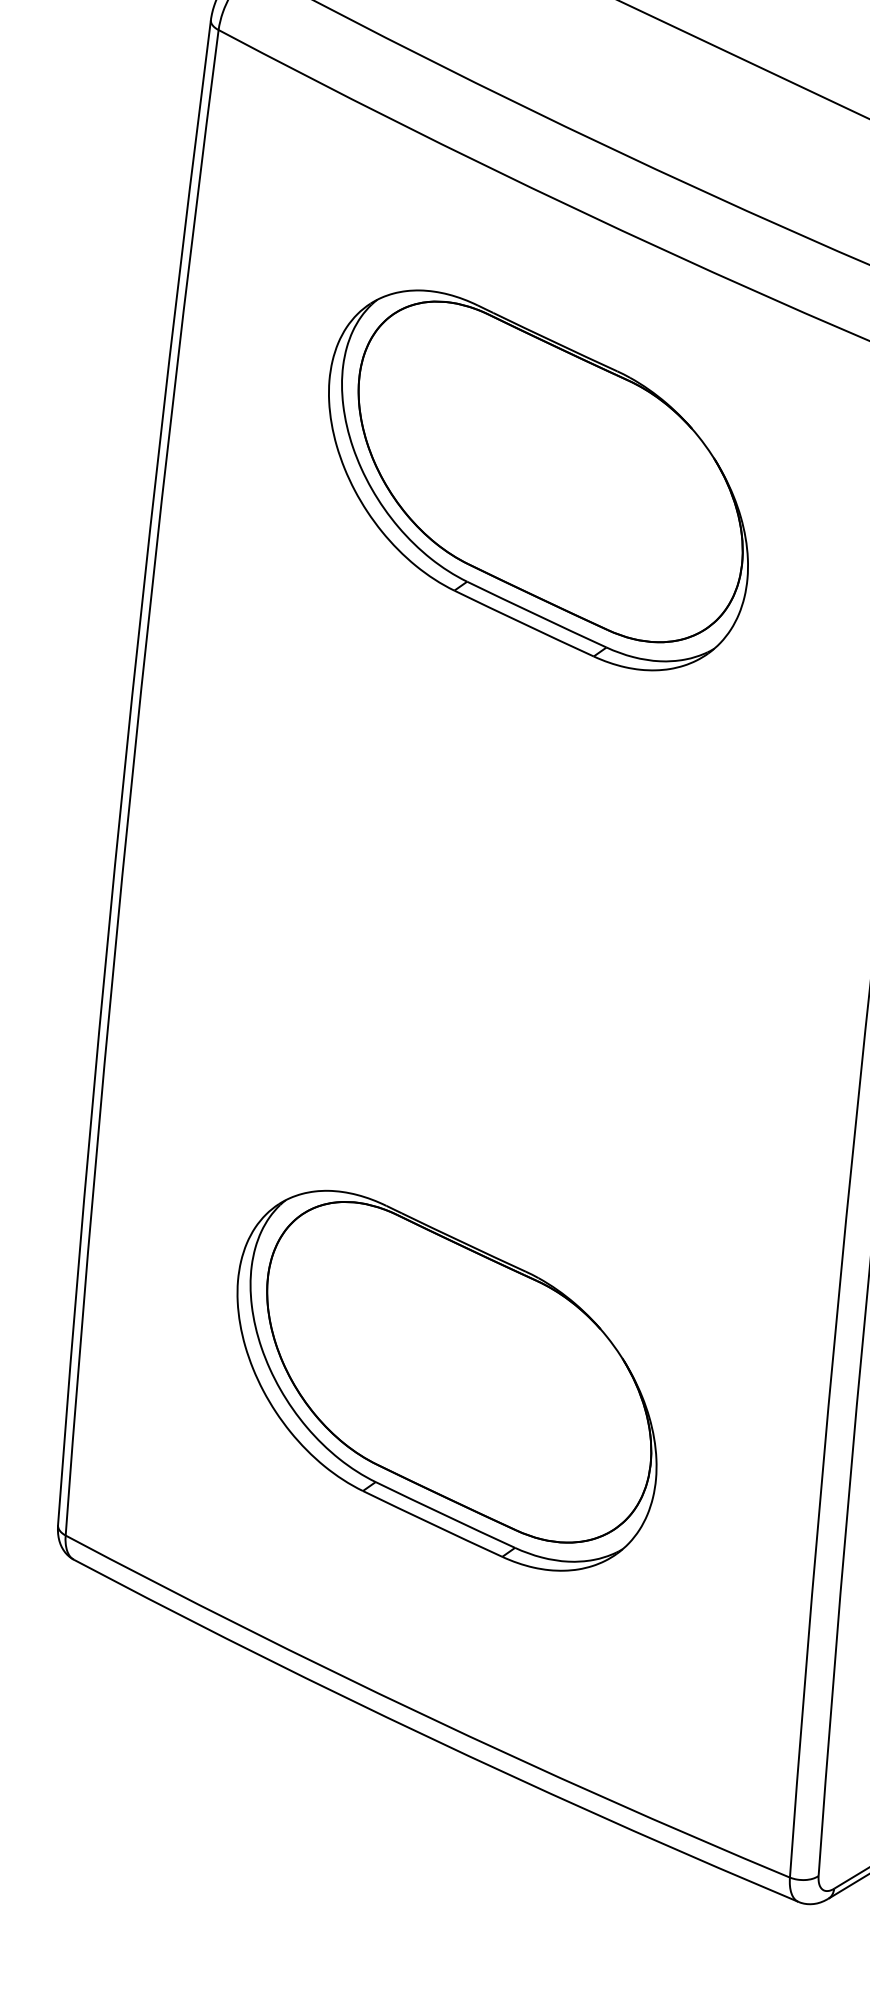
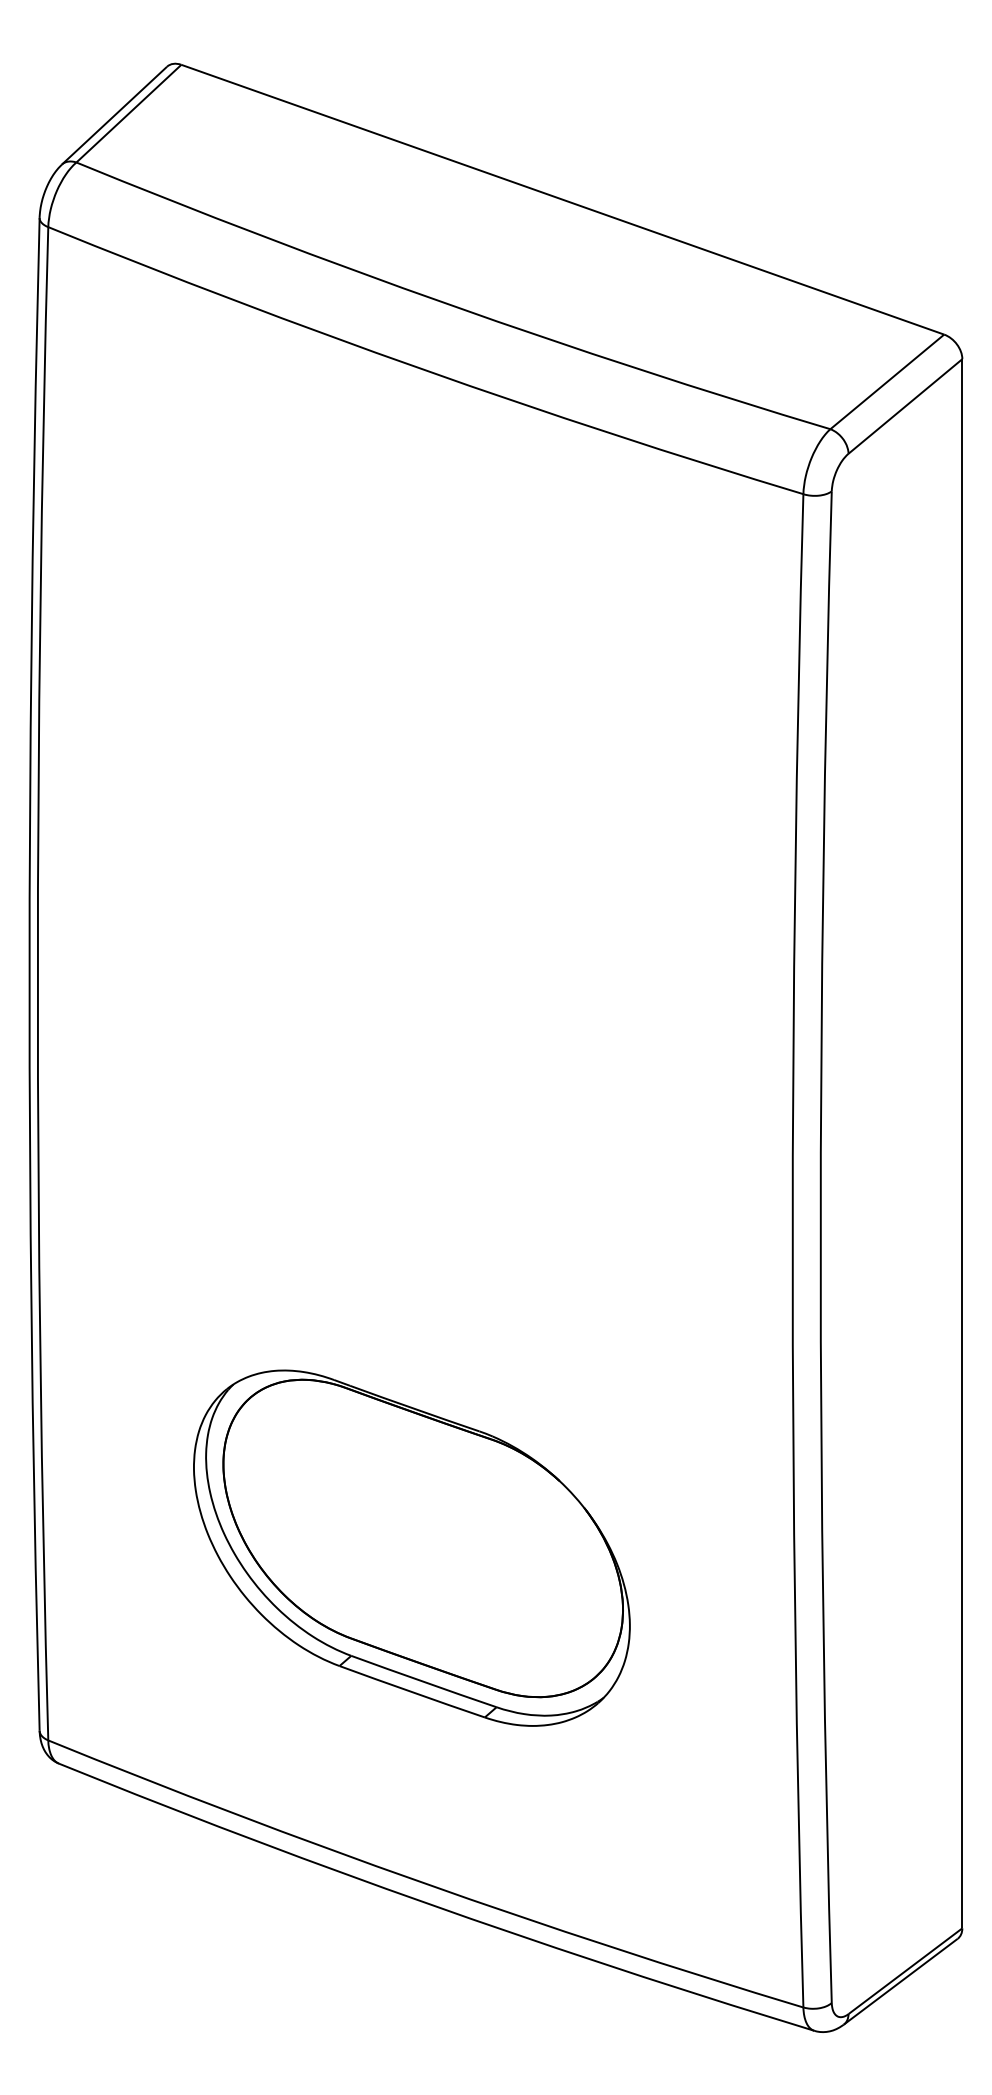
part: (537, 479) -> (411, 642), removed

